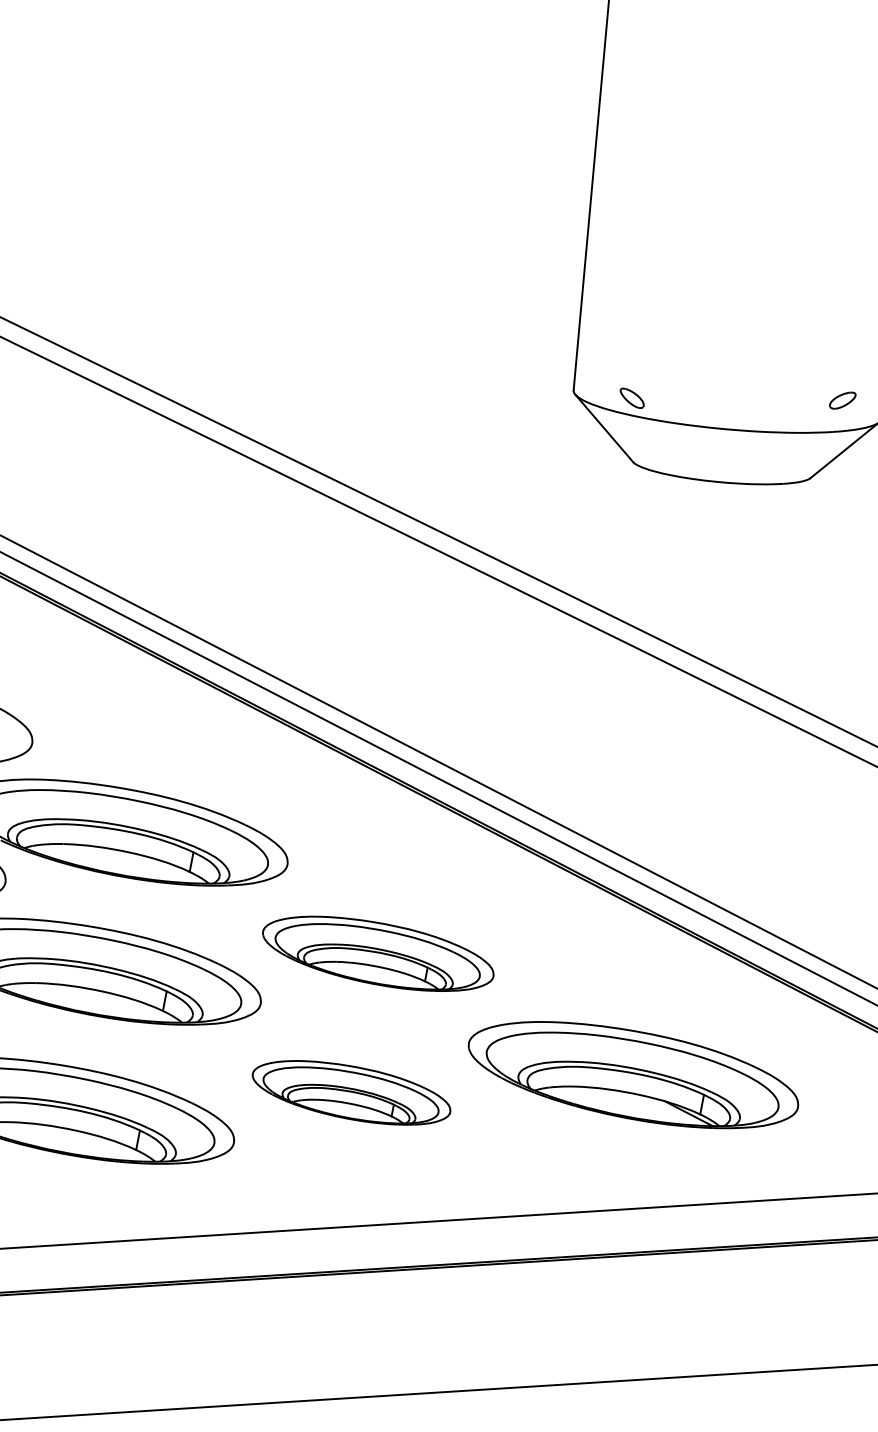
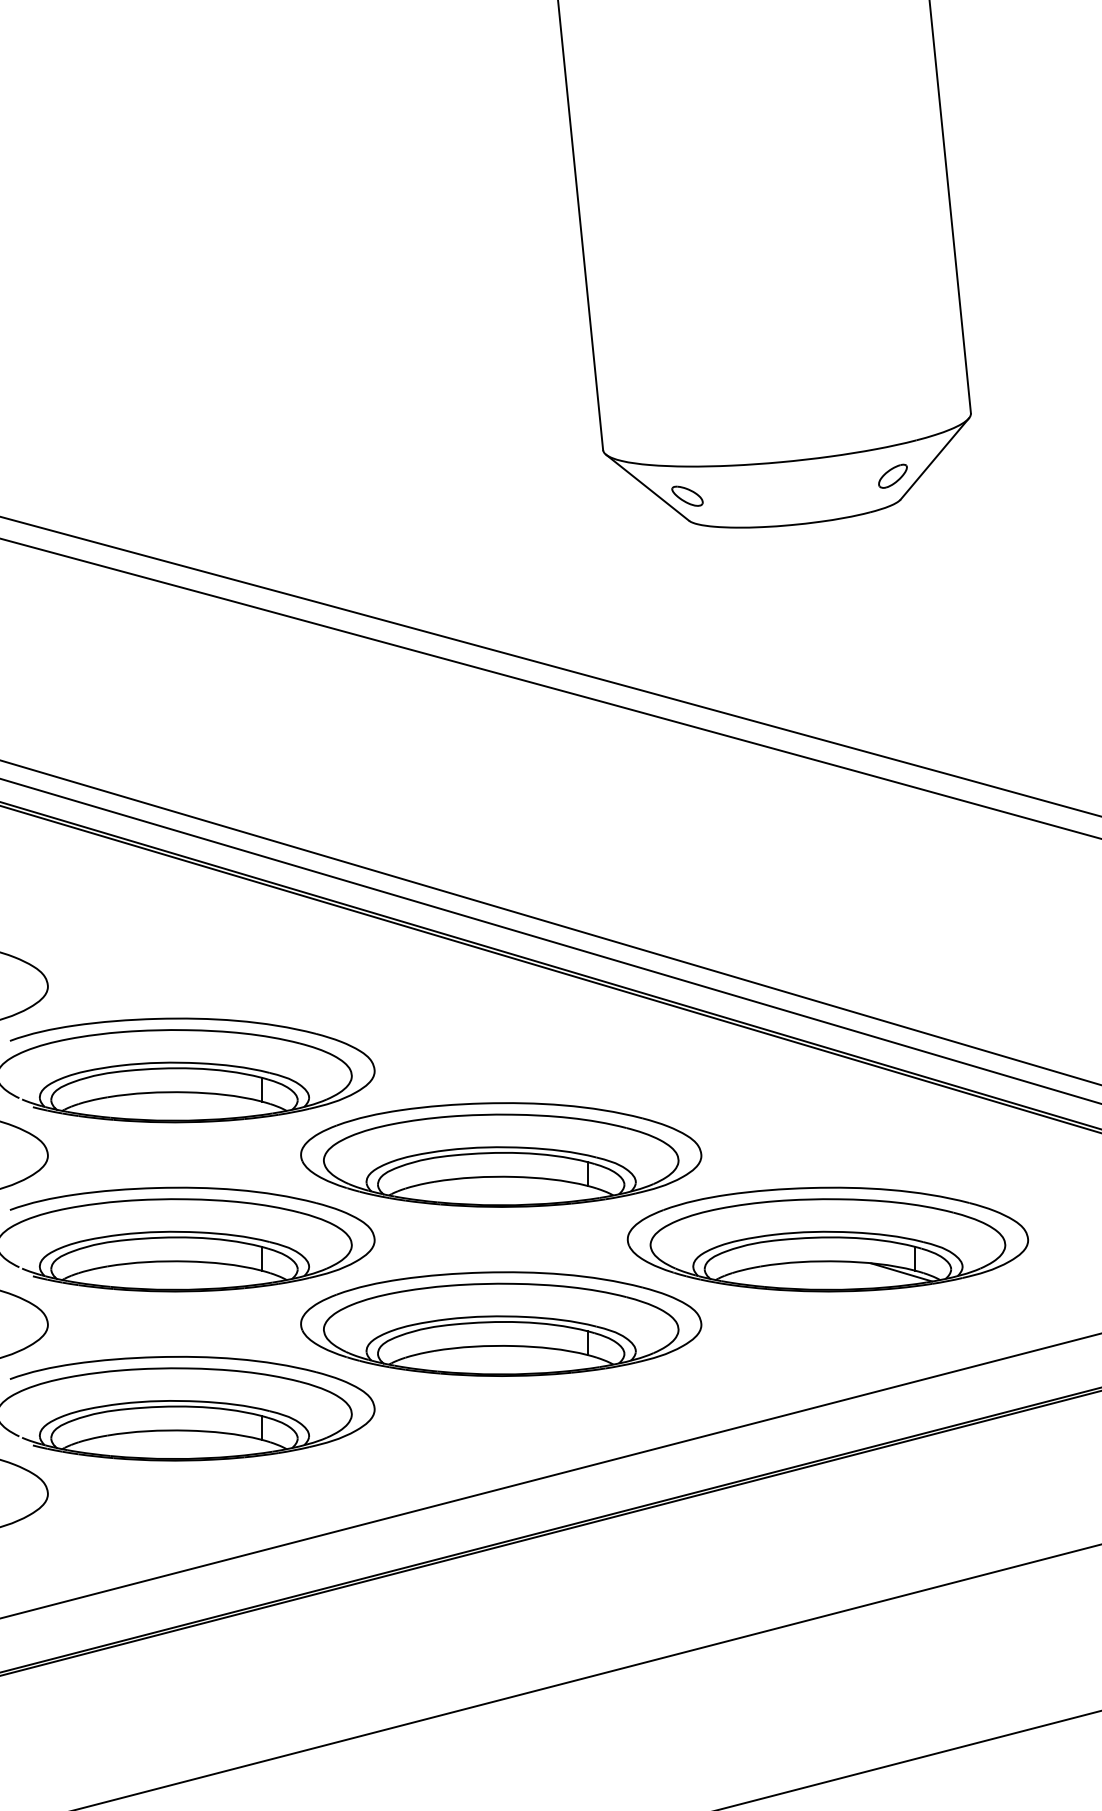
part: (632, 397) -> (687, 495), moved
part: (842, 399) -> (892, 475), moved
part: (378, 953) -> (501, 1154), size x1.43
part: (351, 1092) -> (501, 1323), size x1.67

